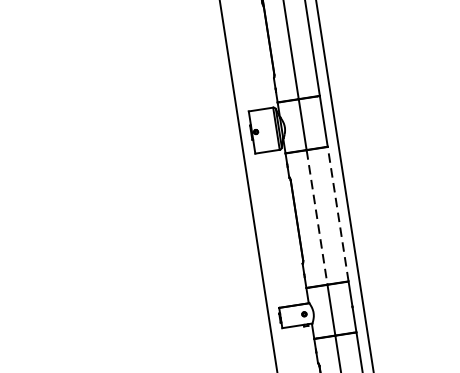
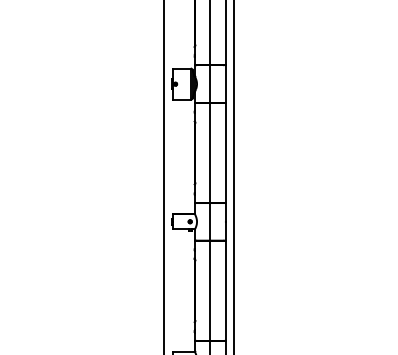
line: (337, 214) -> (225, 153), dashed -> solid
line: (317, 218) -> (210, 153), dashed -> solid

